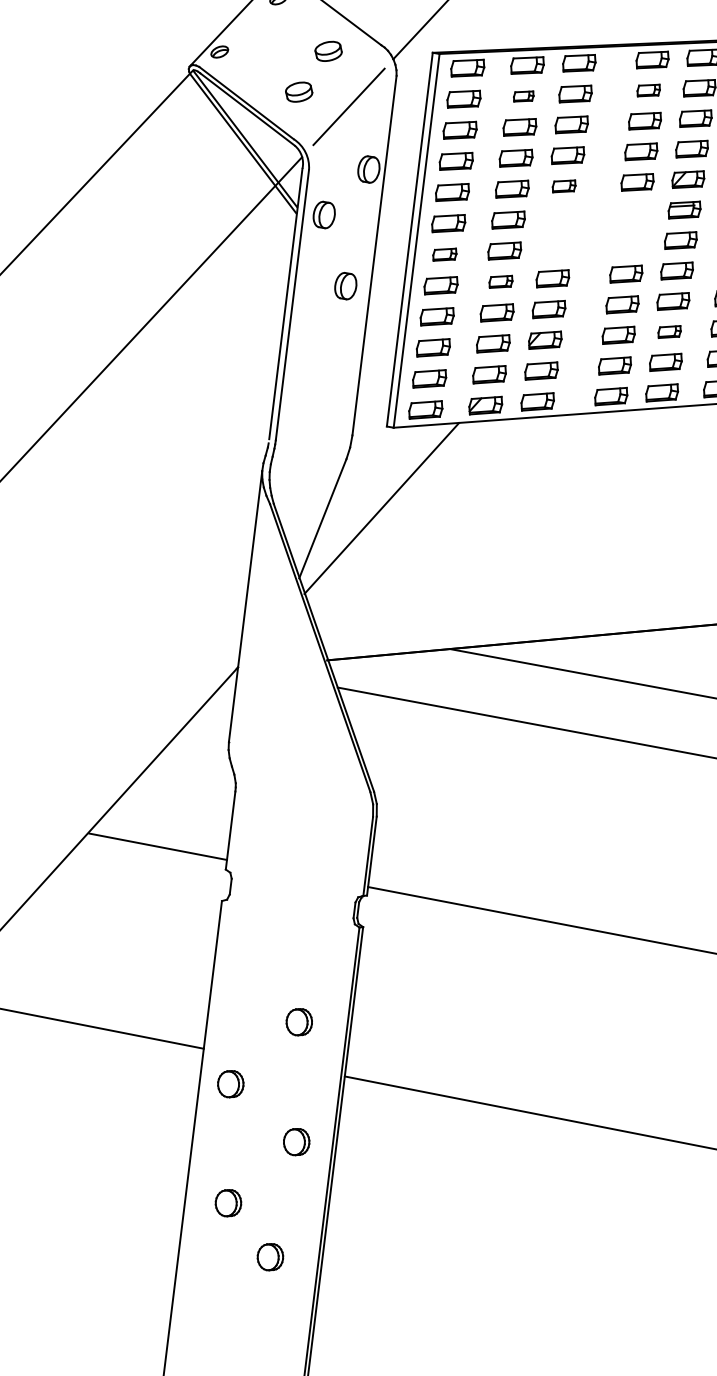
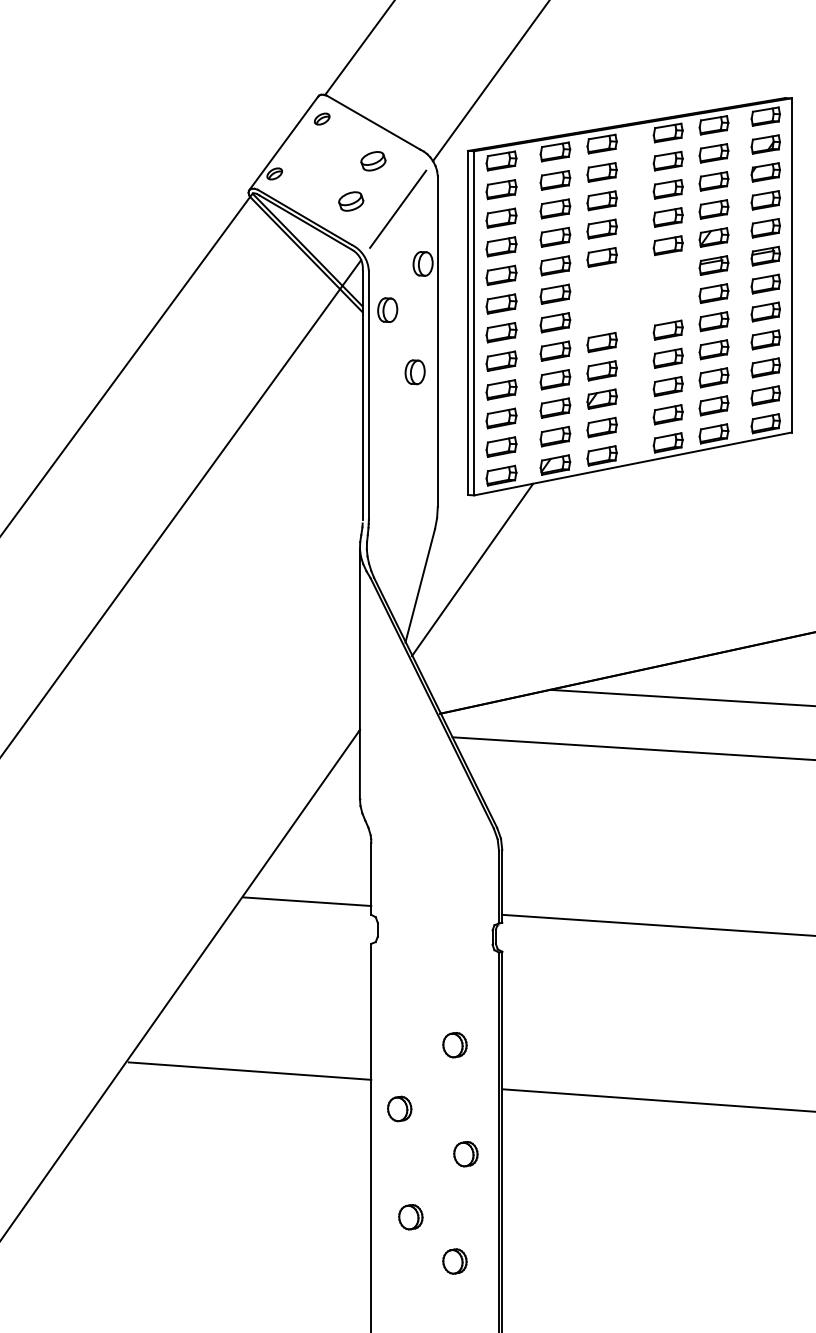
part: (648, 89) -> (667, 160), size x1.43
part: (523, 96) -> (555, 180), size x1.67
part: (563, 186) -> (601, 257), size x1.43
part: (444, 254) -> (501, 332), size x1.43
part: (501, 281) -> (555, 350), size x1.43
part: (669, 331) -> (713, 377), size x1.43

